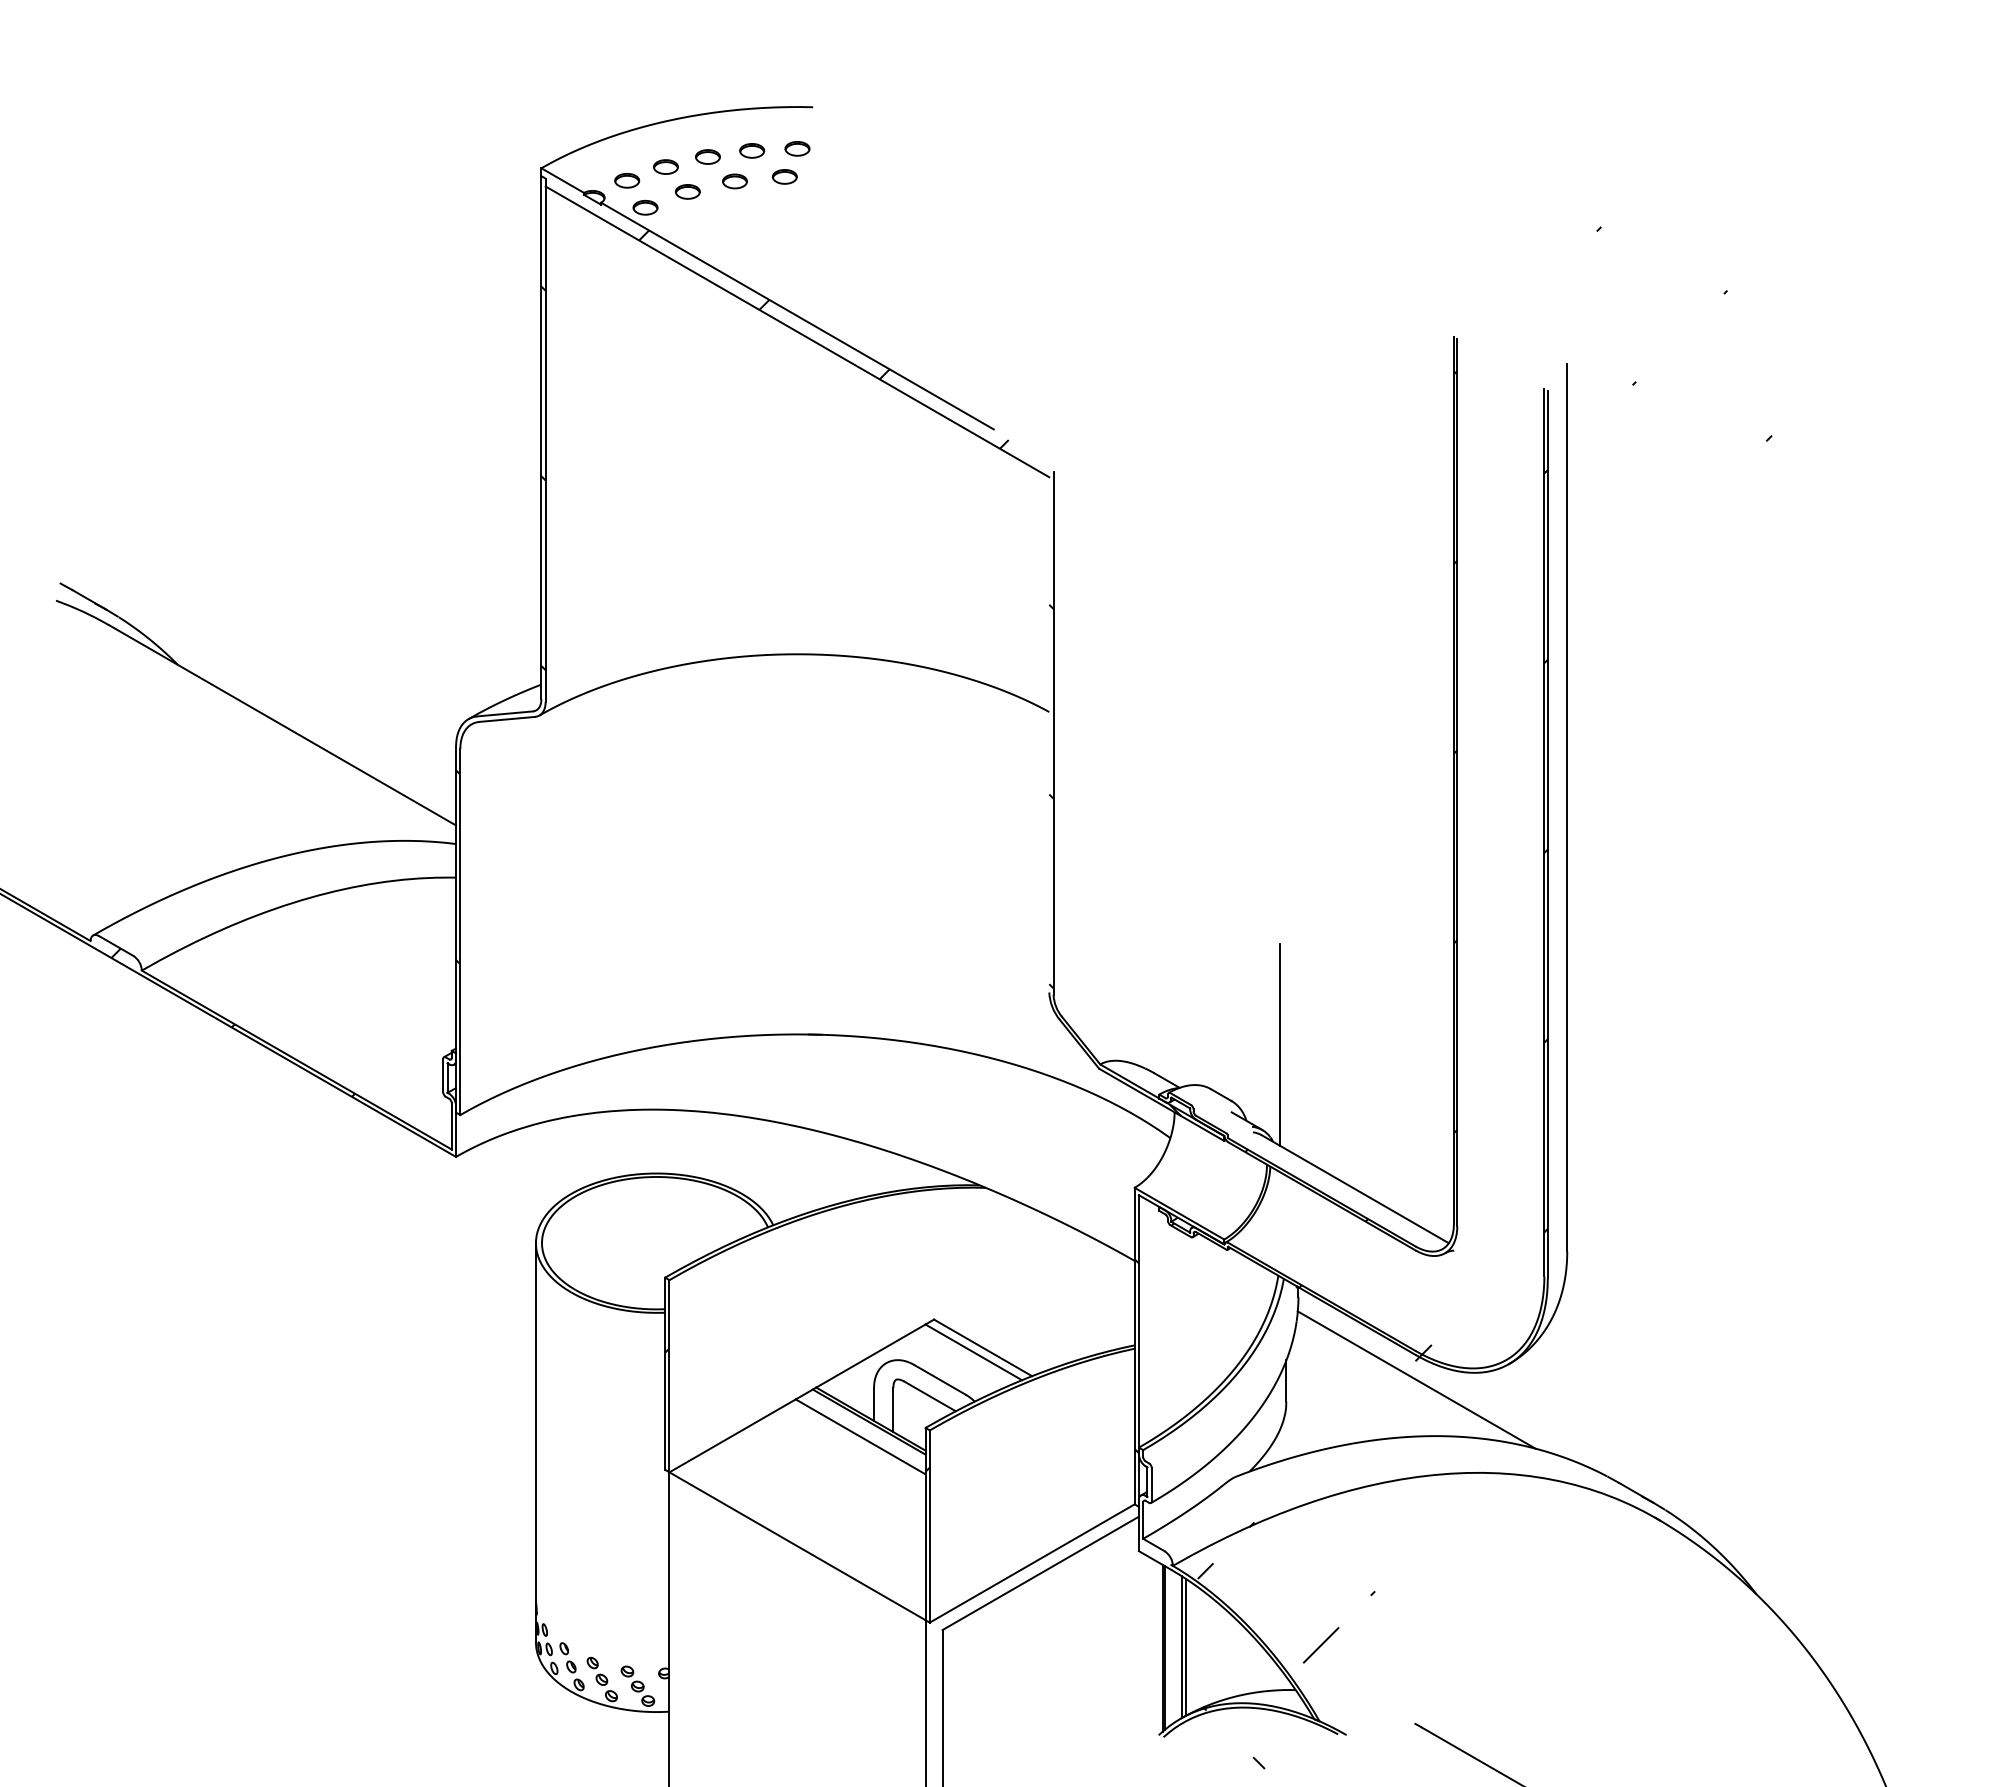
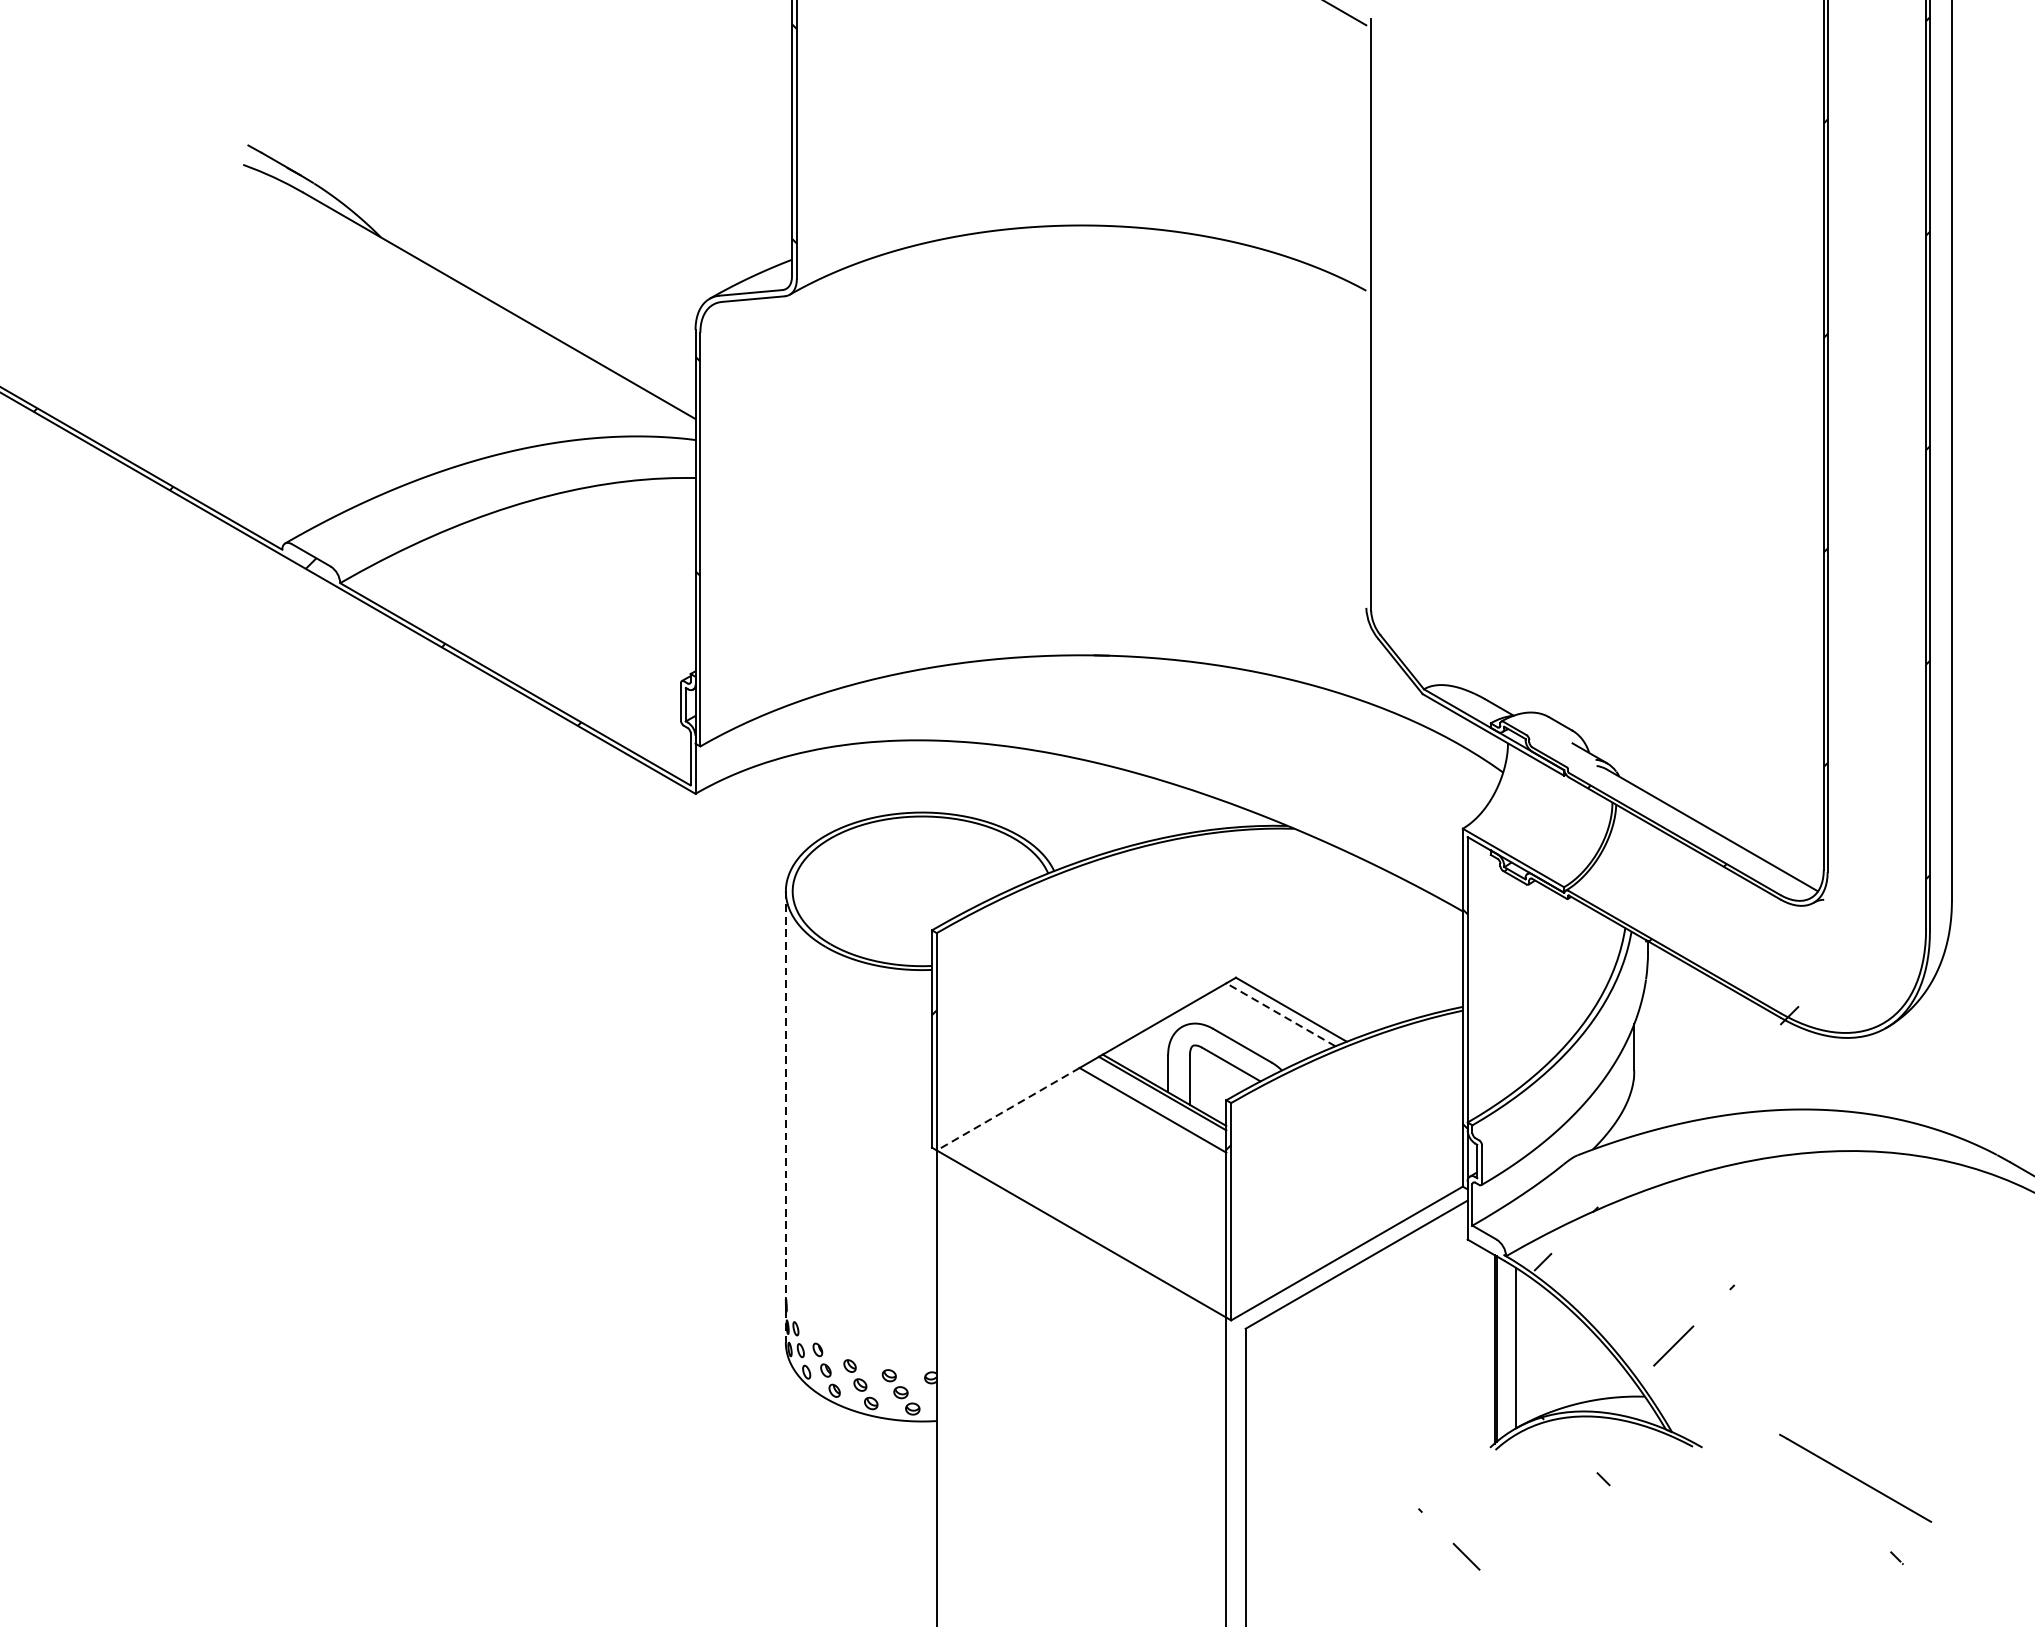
hatch: (1115, 860) -> (1441, 458), removed
line: (1280, 1044) -> (1627, 666), removed
line: (973, 1352) -> (1280, 1014), solid -> dashed
line: (1416, 1379) -> (1781, 1045), removed
line: (732, 1435) -> (1008, 1108), solid -> dashed
line: (535, 1442) -> (785, 1116), solid -> dashed
line: (1185, 1646) -> (1520, 1347), removed

